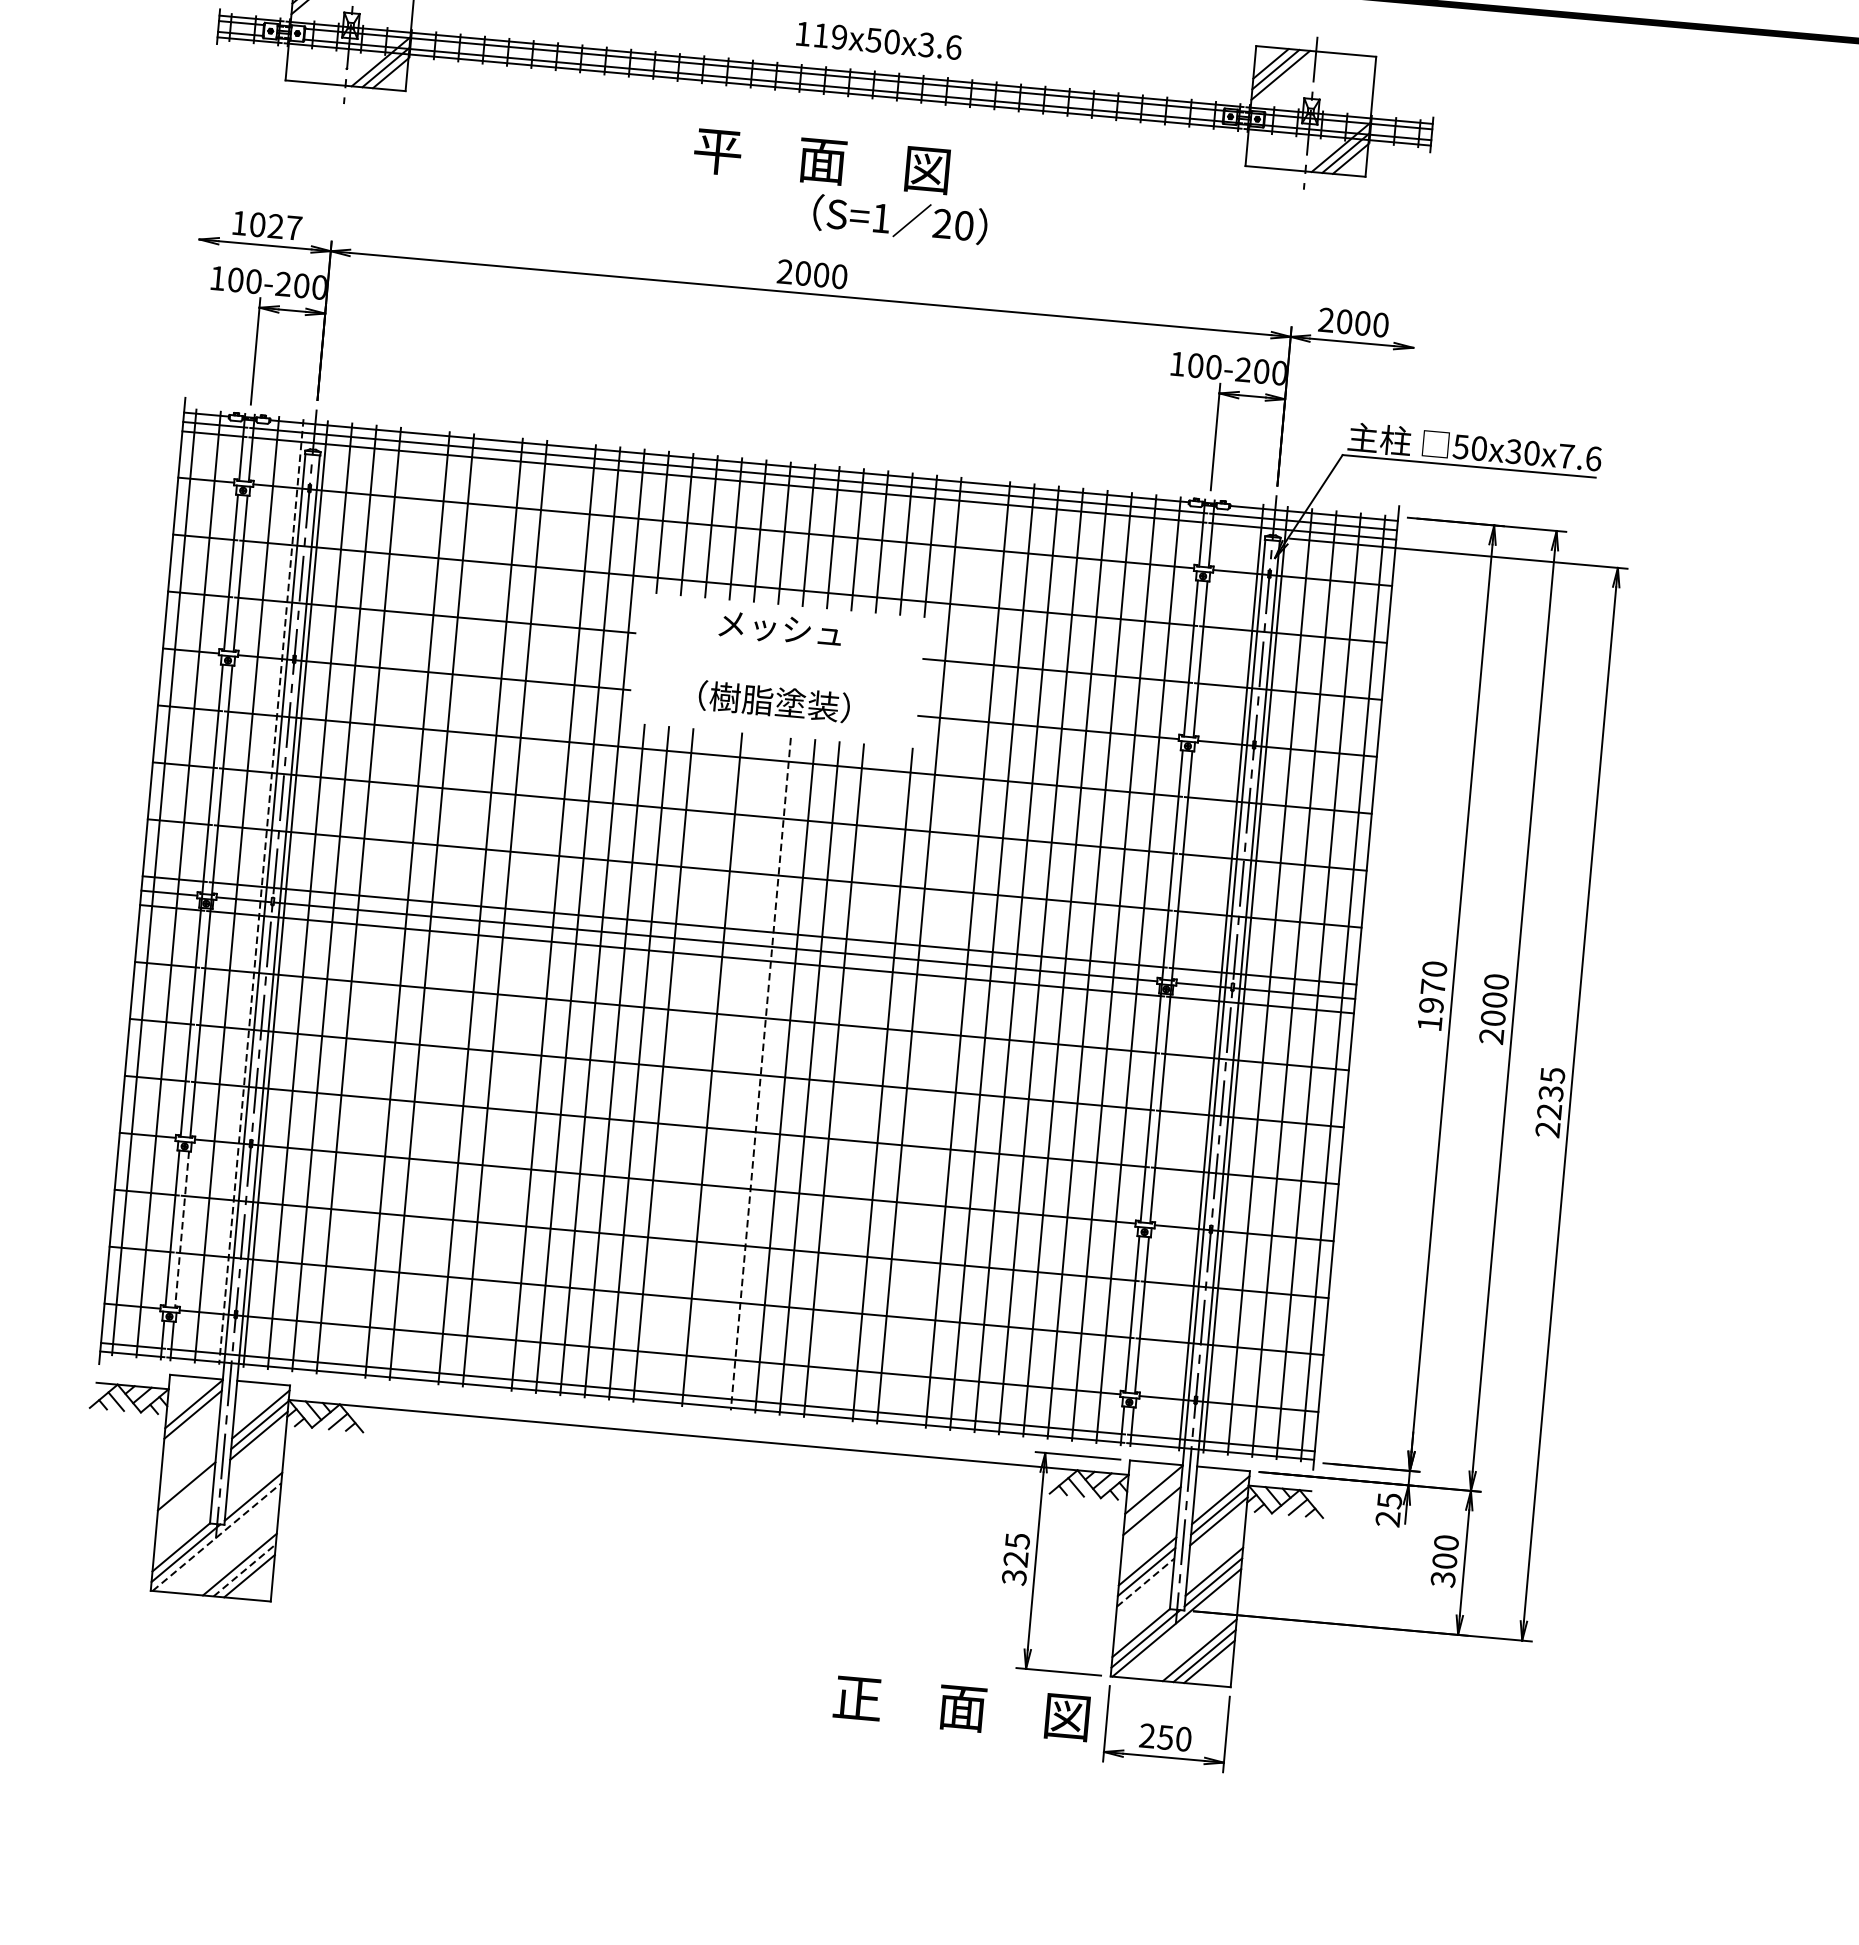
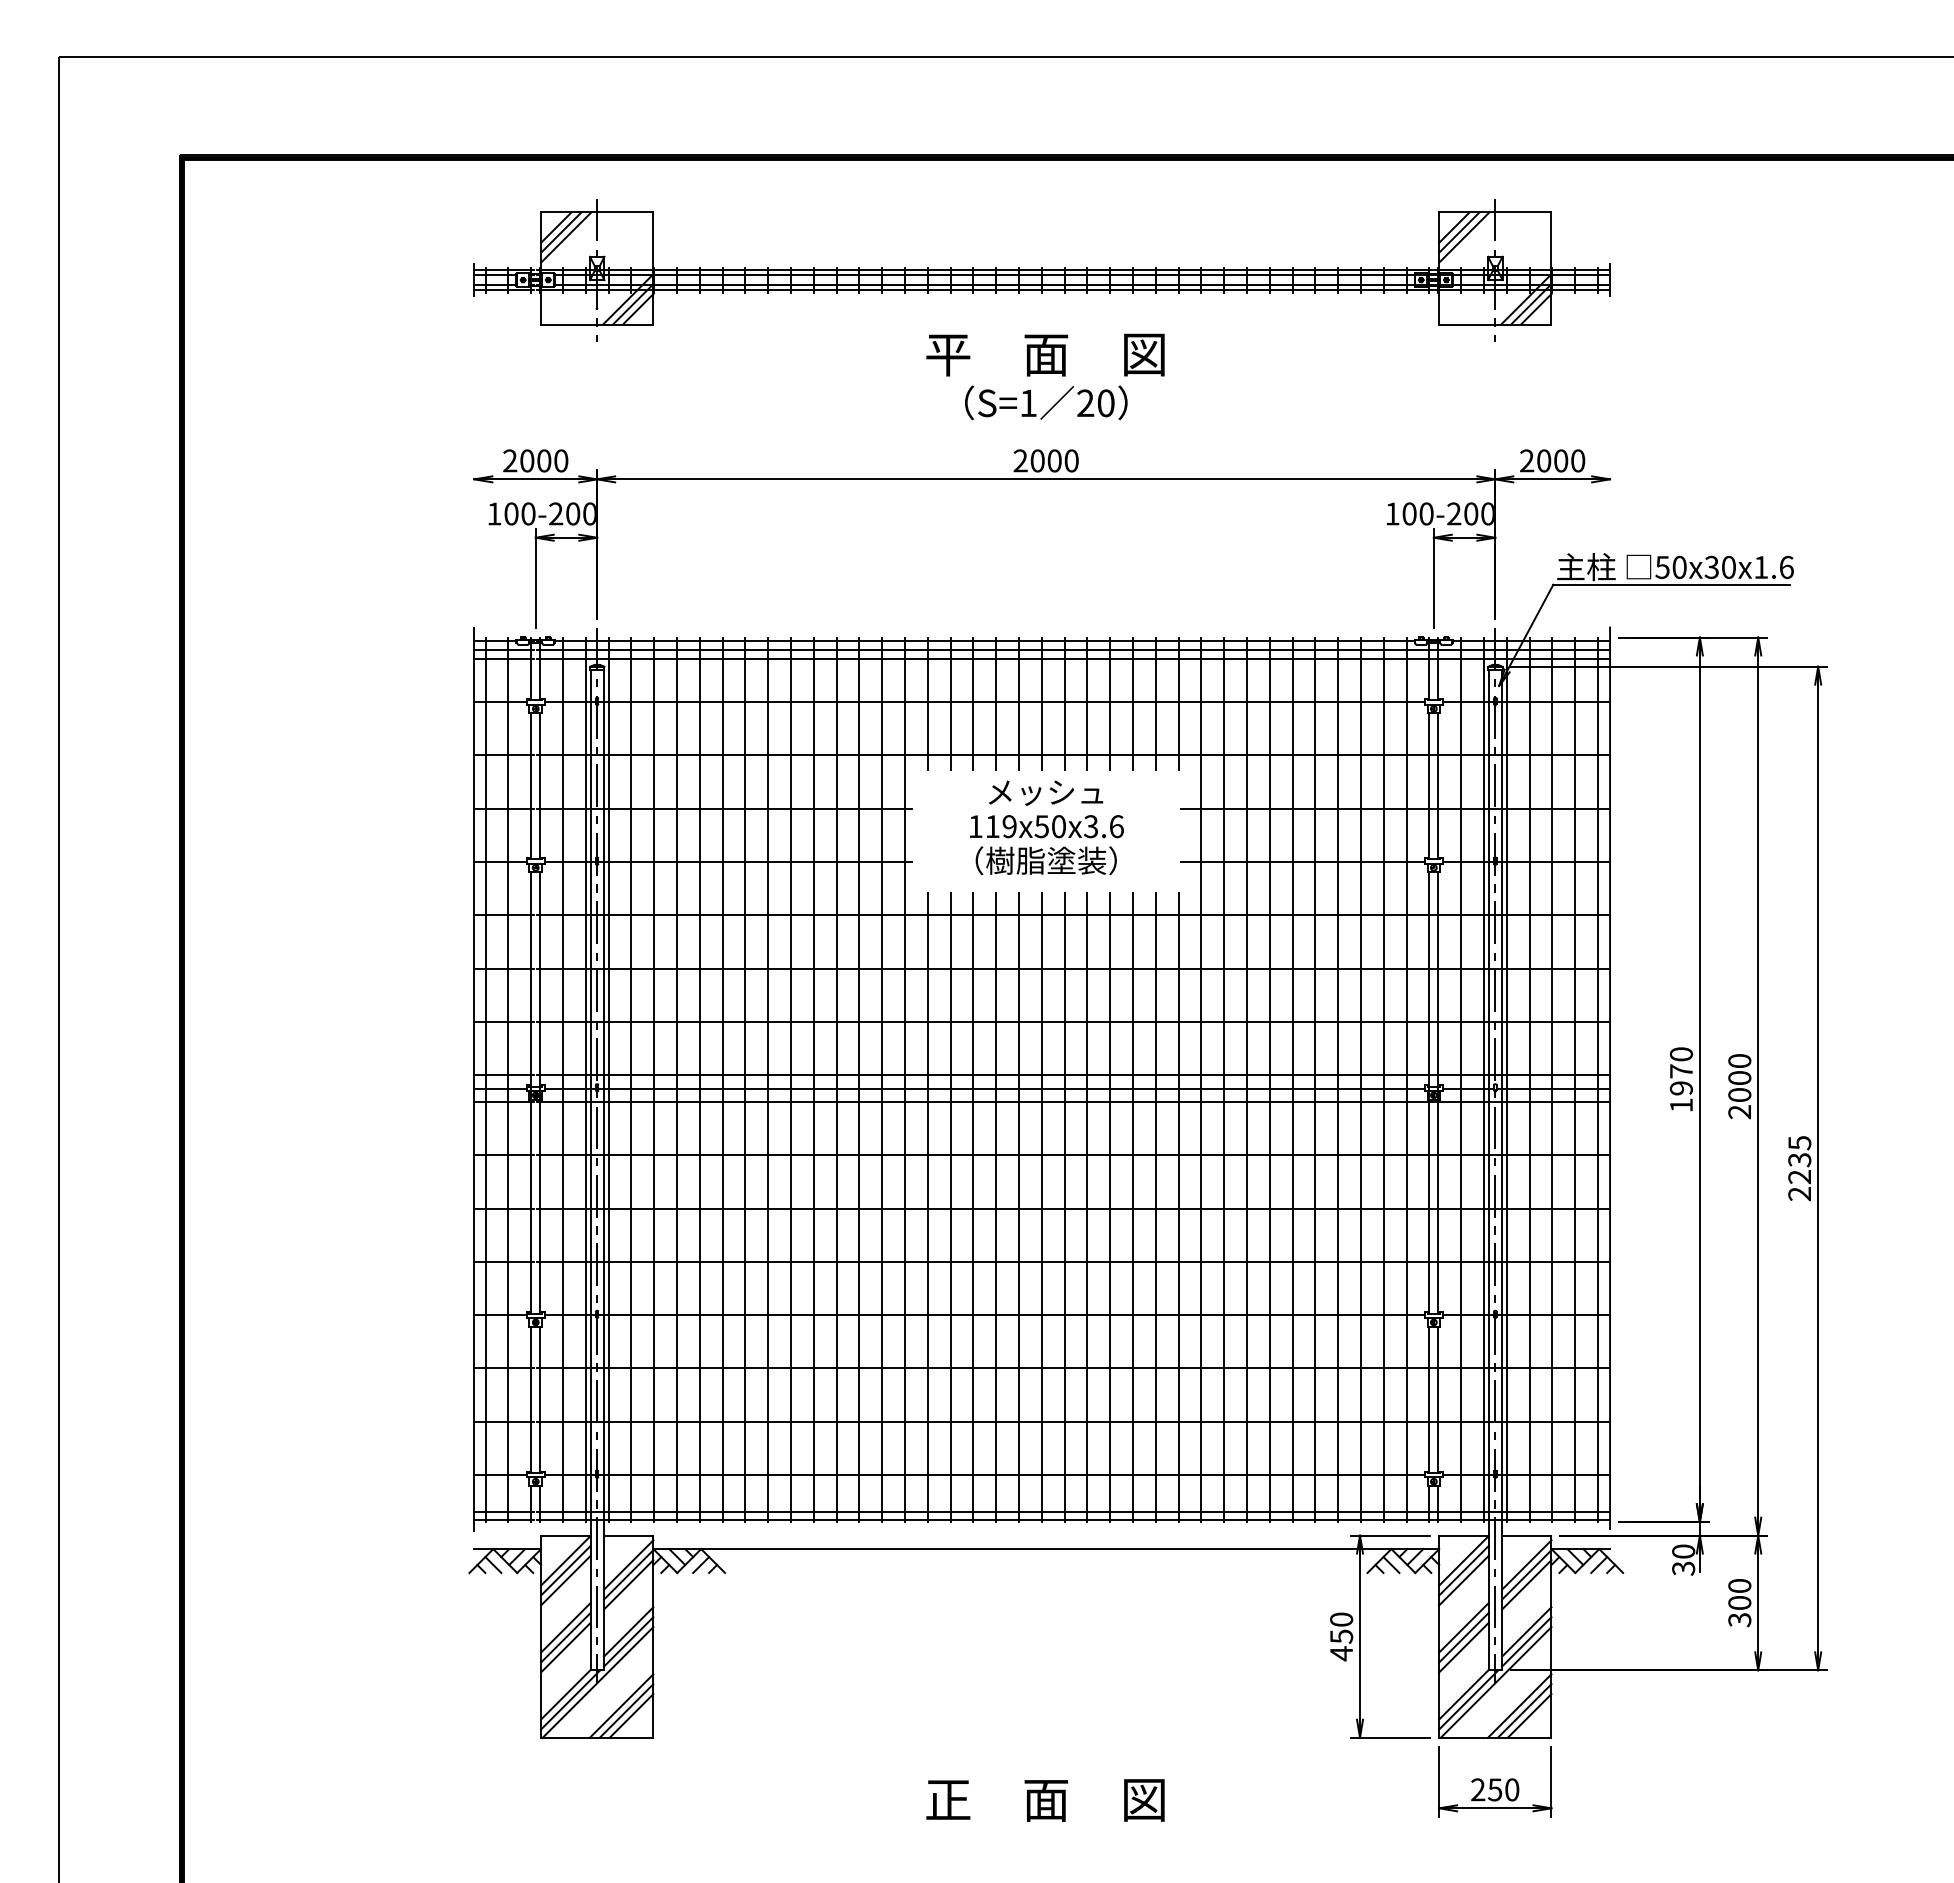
text: (878, 40) -> (1046, 826), moved
text: (900, 219) -> (1046, 402), moved
text: (266, 225) -> (535, 460), 1027 -> 2000
text: (1566, 456) -> (1761, 567), 50x30x7.6 -> 50x30x1.6
line: (260, 892) -> (585, 1080), dashed -> solid
line: (382, 902) -> (699, 1079), added
line: (456, 908) -> (768, 1079), added
line: (529, 915) -> (836, 1079), added
line: (943, 952) -> (1224, 1079), added
line: (1197, 975) -> (1461, 1079), added
line: (688, 1067) -> (996, 1207), added
line: (736, 1071) -> (1041, 1207), added
line: (760, 1074) -> (1064, 1207), dashed -> solid
line: (858, 1082) -> (1155, 1207), added
line: (182, 1230) -> (540, 1400), dashed -> solid
line: (191, 1425) -> (565, 1580), added
line: (187, 1475) -> (565, 1627), added
line: (254, 1485) -> (628, 1631), added
line: (185, 1496) -> (565, 1647), added
line: (1152, 1500) -> (1463, 1570), added
text: (1388, 1509) -> (1683, 1559), 25 -> 30
line: (217, 1537) -> (598, 1682), dashed -> solid
text: (1015, 1559) -> (1341, 1636), 325 -> 450
line: (244, 1569) -> (626, 1710), dashed -> solid
line: (1145, 1582) -> (1463, 1647), dashed -> solid
text: (961, 1708) -> (1045, 1800), moved

